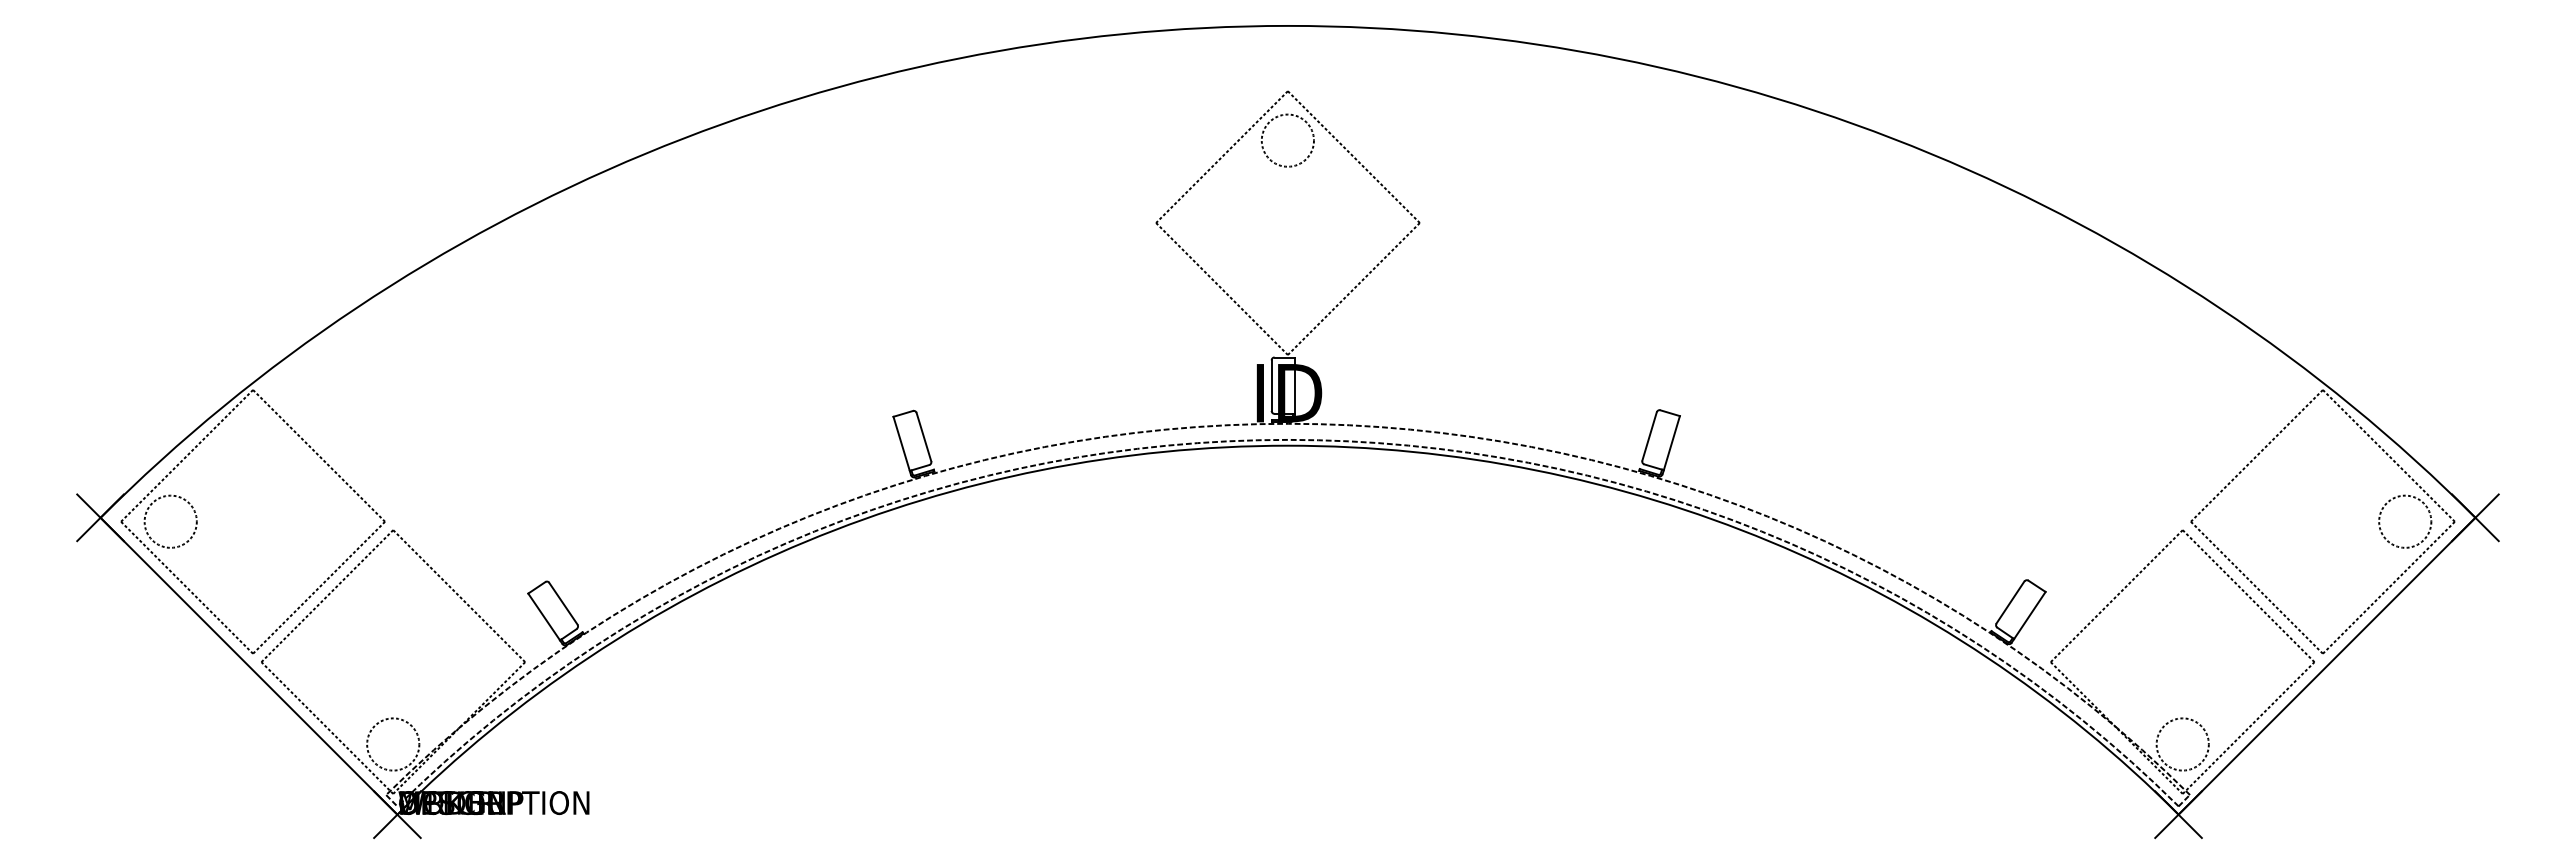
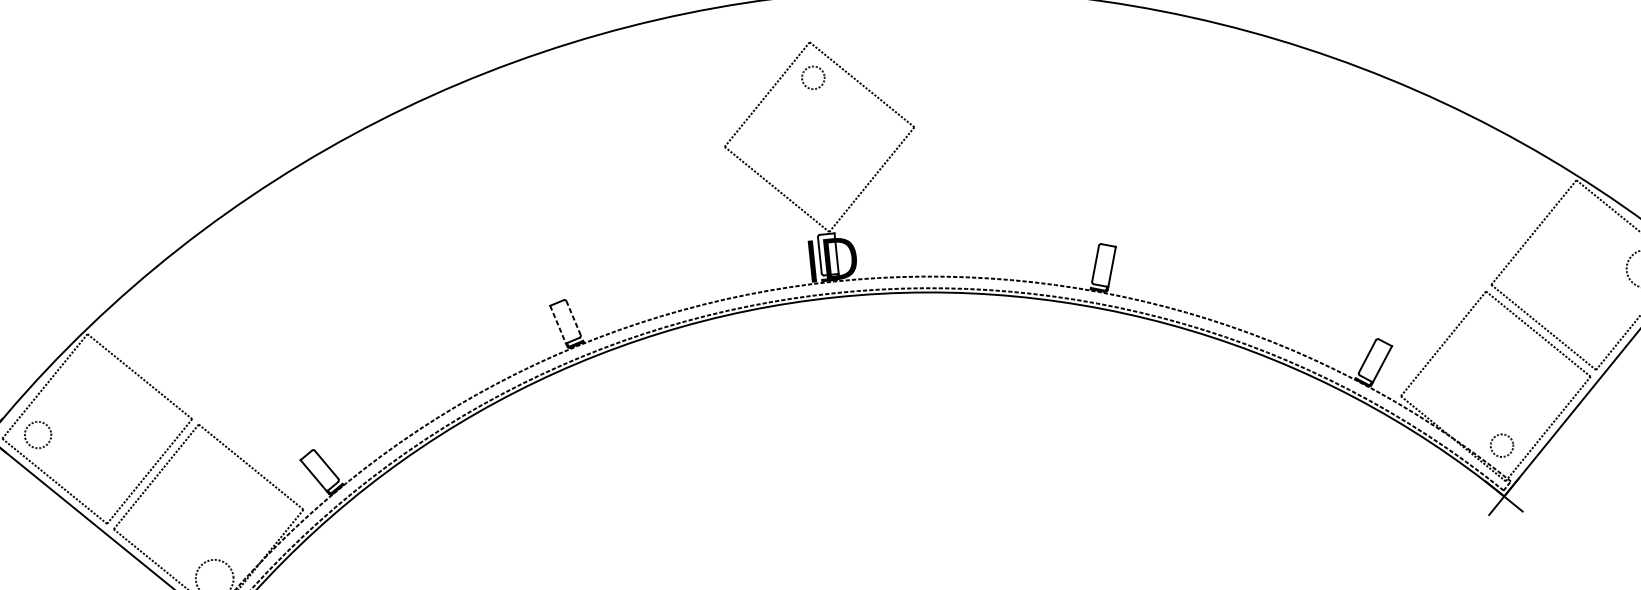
circle: (1287, 140) -> (813, 77), size x0.6
line: (923, 436) -> (573, 317), solid -> dashed
line: (902, 446) -> (558, 326), solid -> dashed
circle: (170, 521) -> (37, 434), size x0.7
circle: (2182, 744) -> (1501, 445), size x0.6

